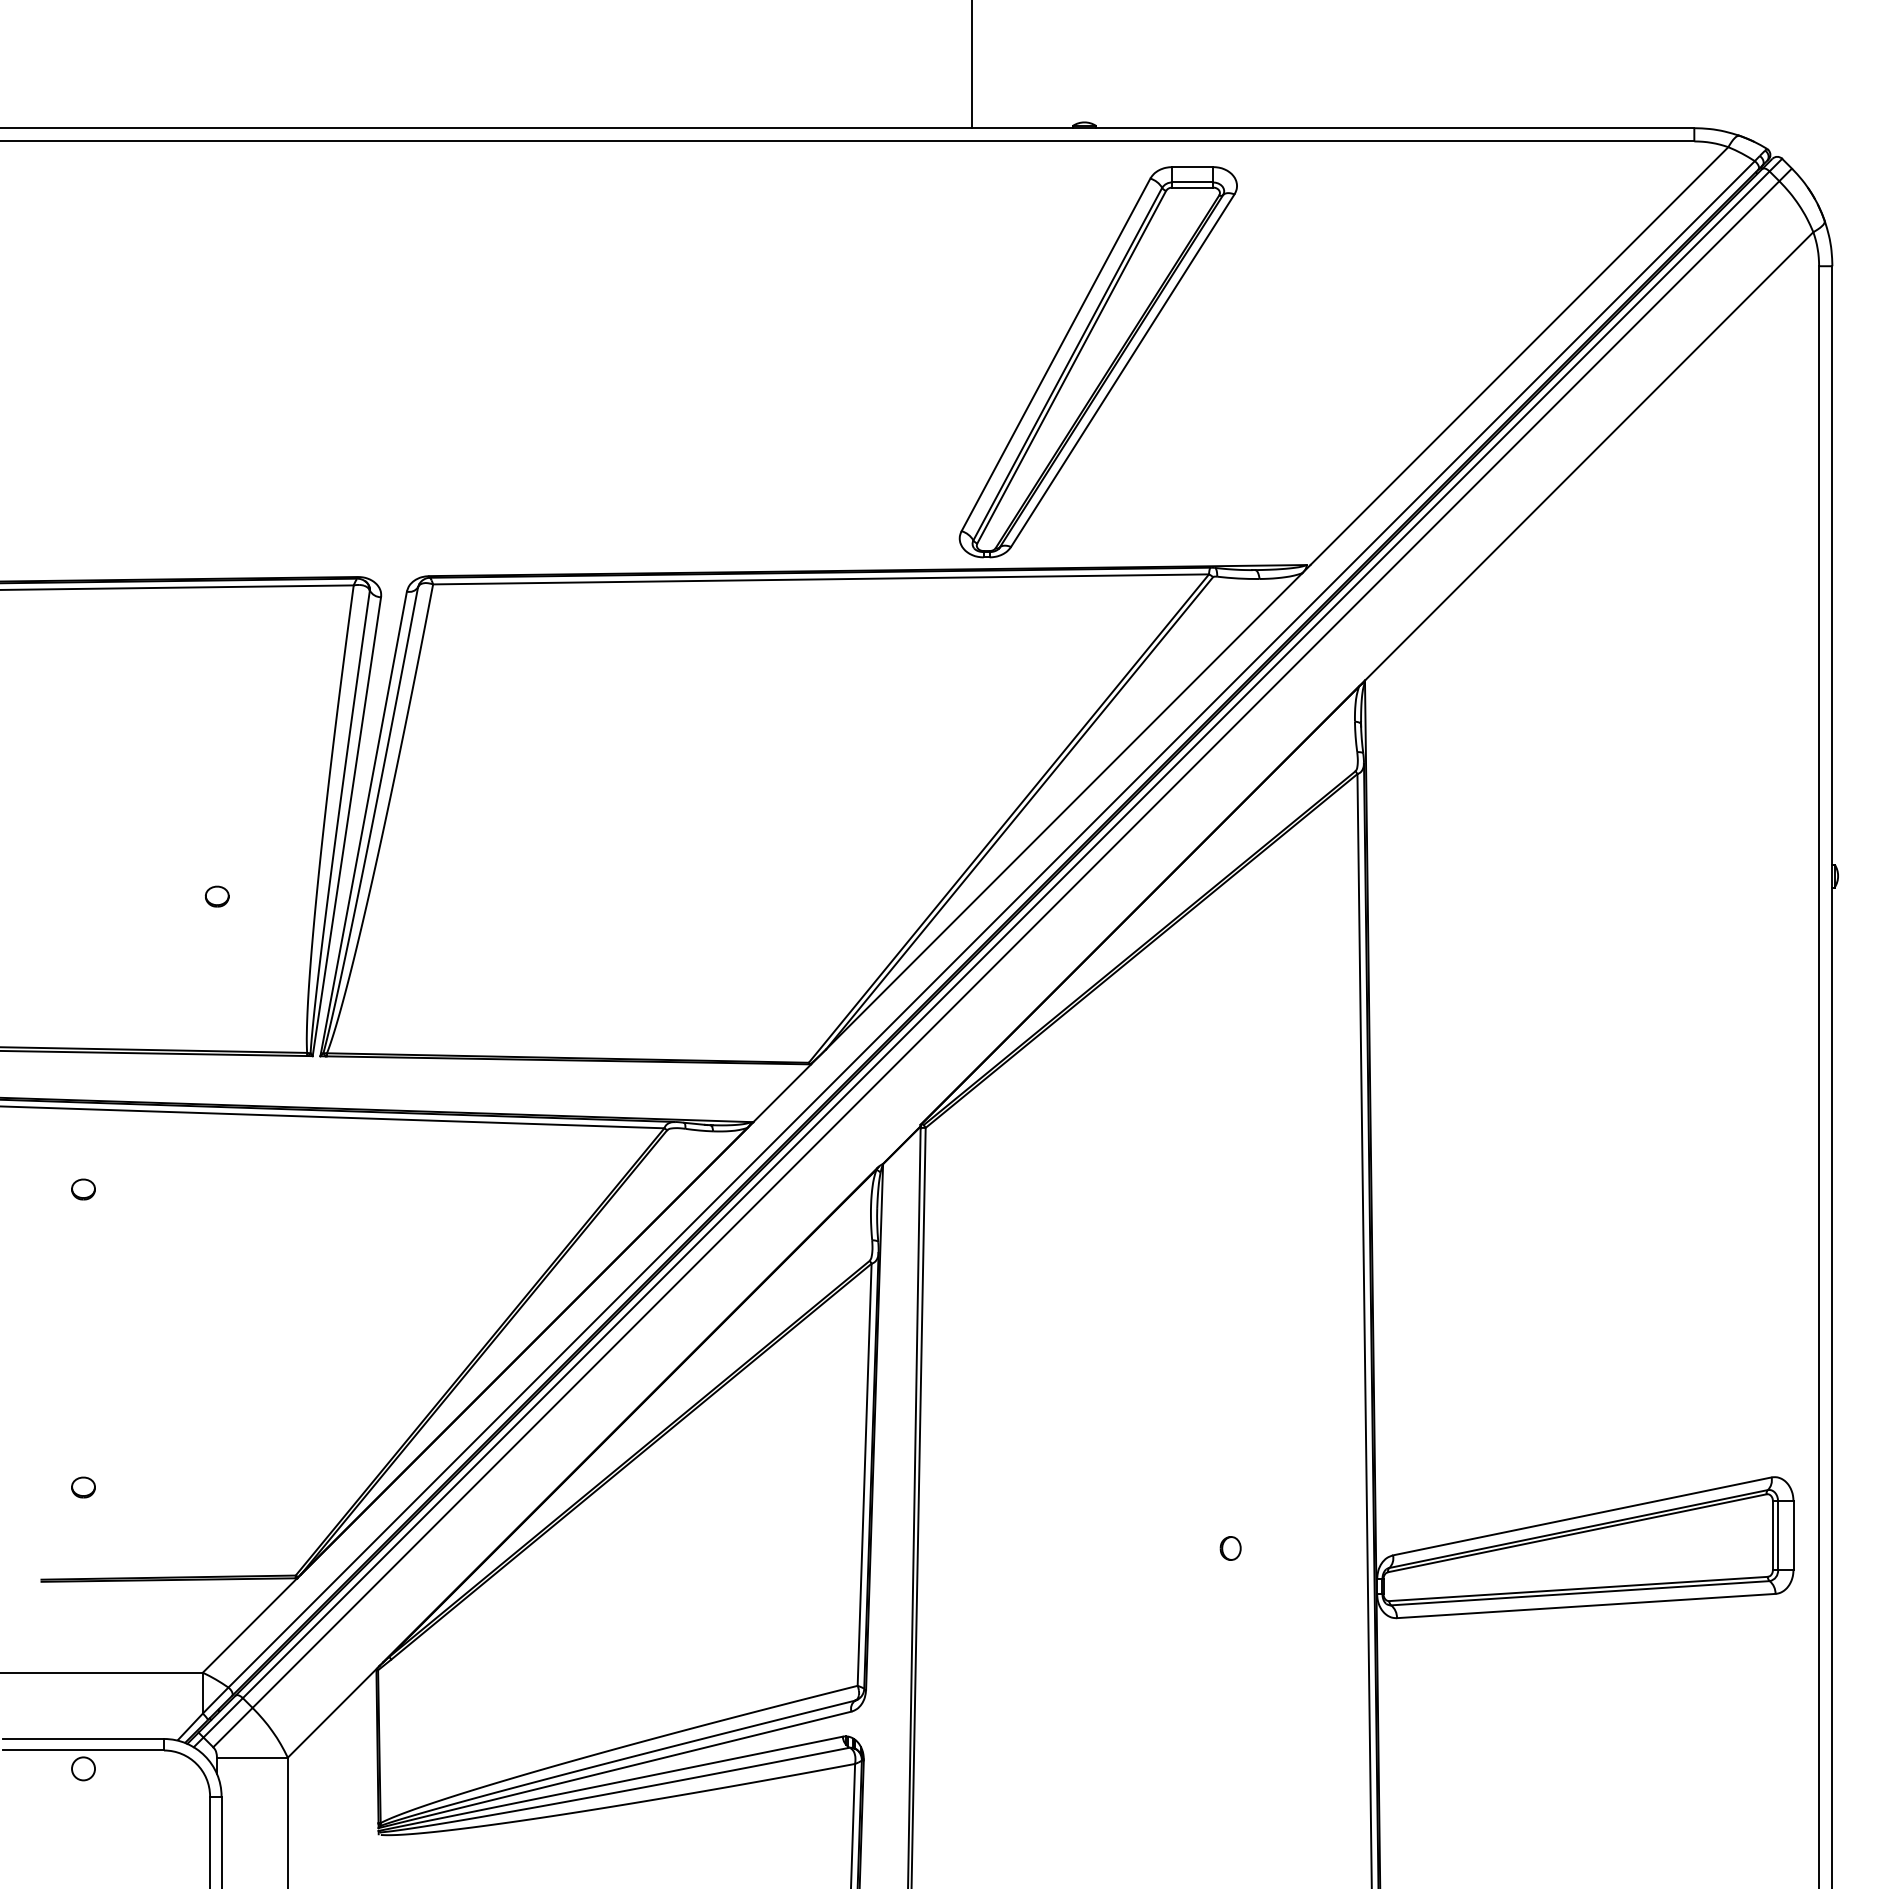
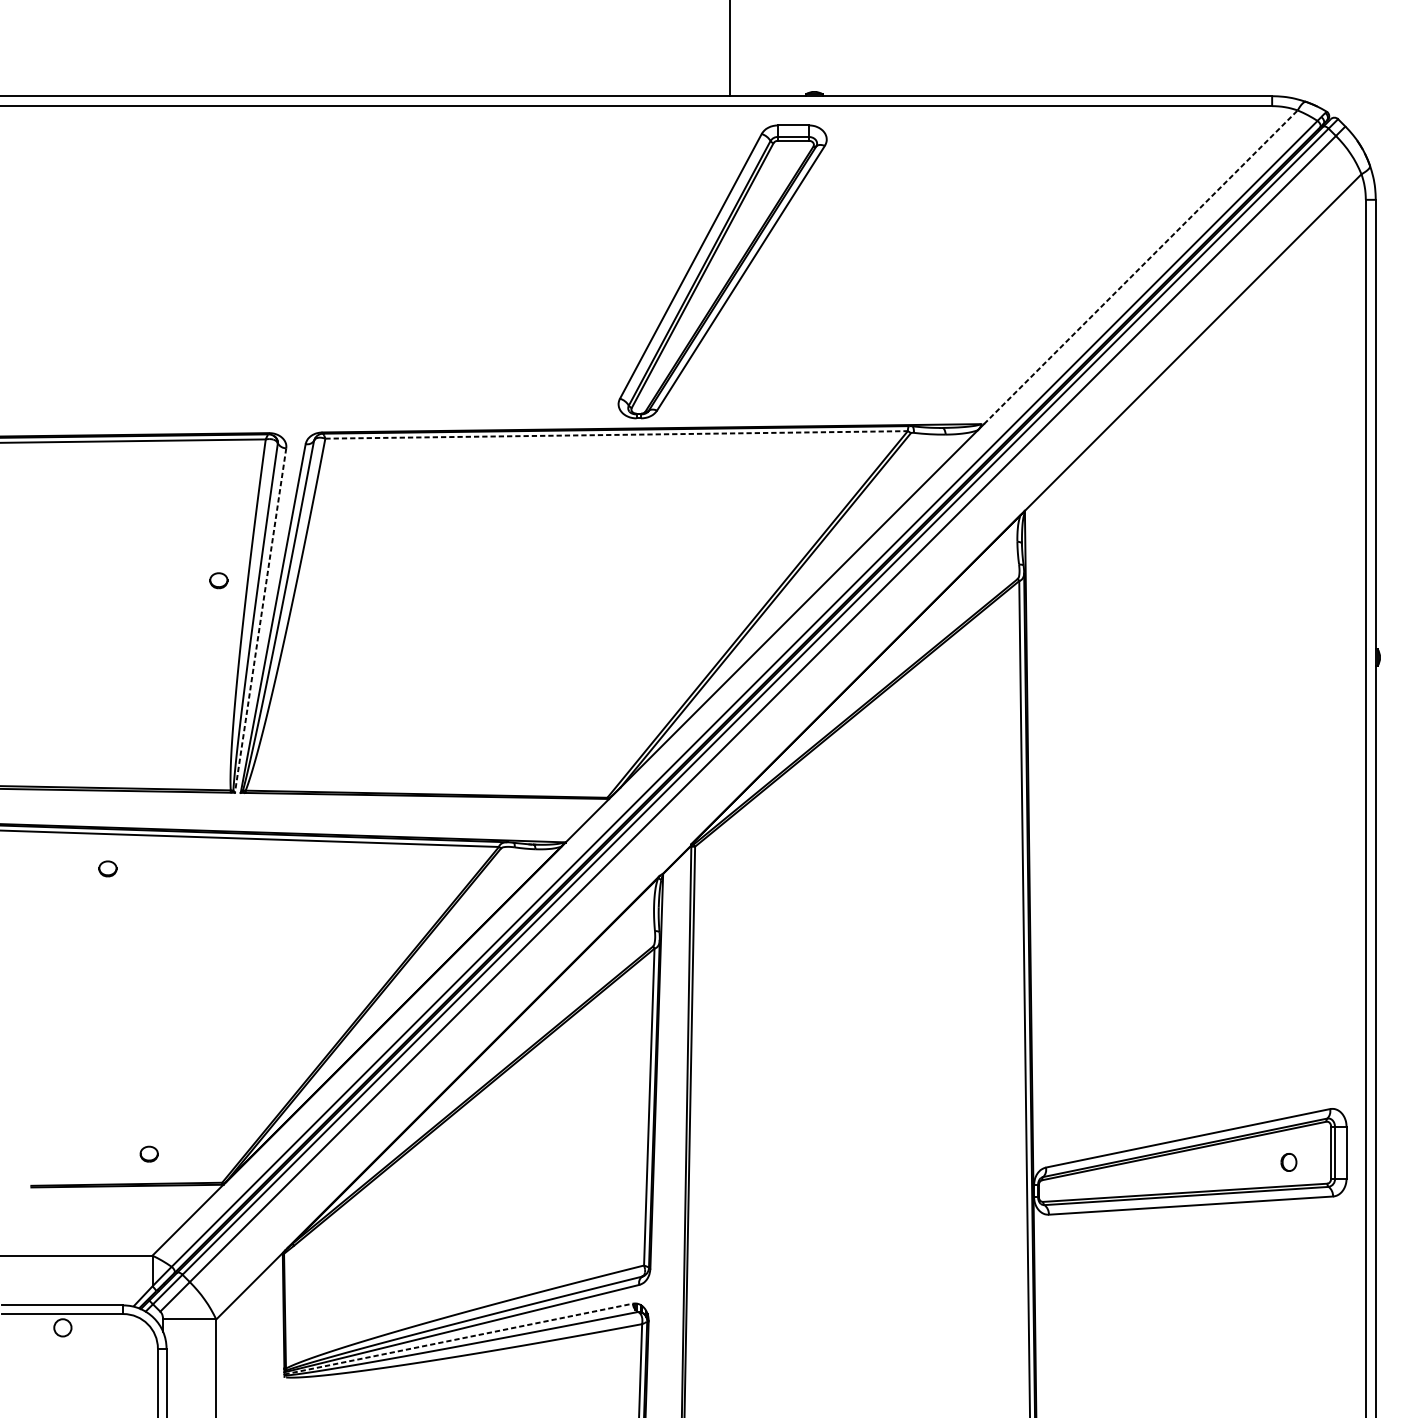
line: (1519, 355) -> (1140, 266), solid -> dashed
part: (1097, 362) -> (722, 272), moved
line: (821, 579) -> (616, 434), solid -> dashed
line: (346, 826) -> (260, 620), solid -> dashed
part: (216, 896) -> (218, 580), moved
part: (83, 1189) -> (107, 868), moved
part: (83, 1487) -> (149, 1154), moved
part: (1230, 1548) -> (1288, 1162), moved
line: (610, 1783) -> (458, 1338), solid -> dashed

